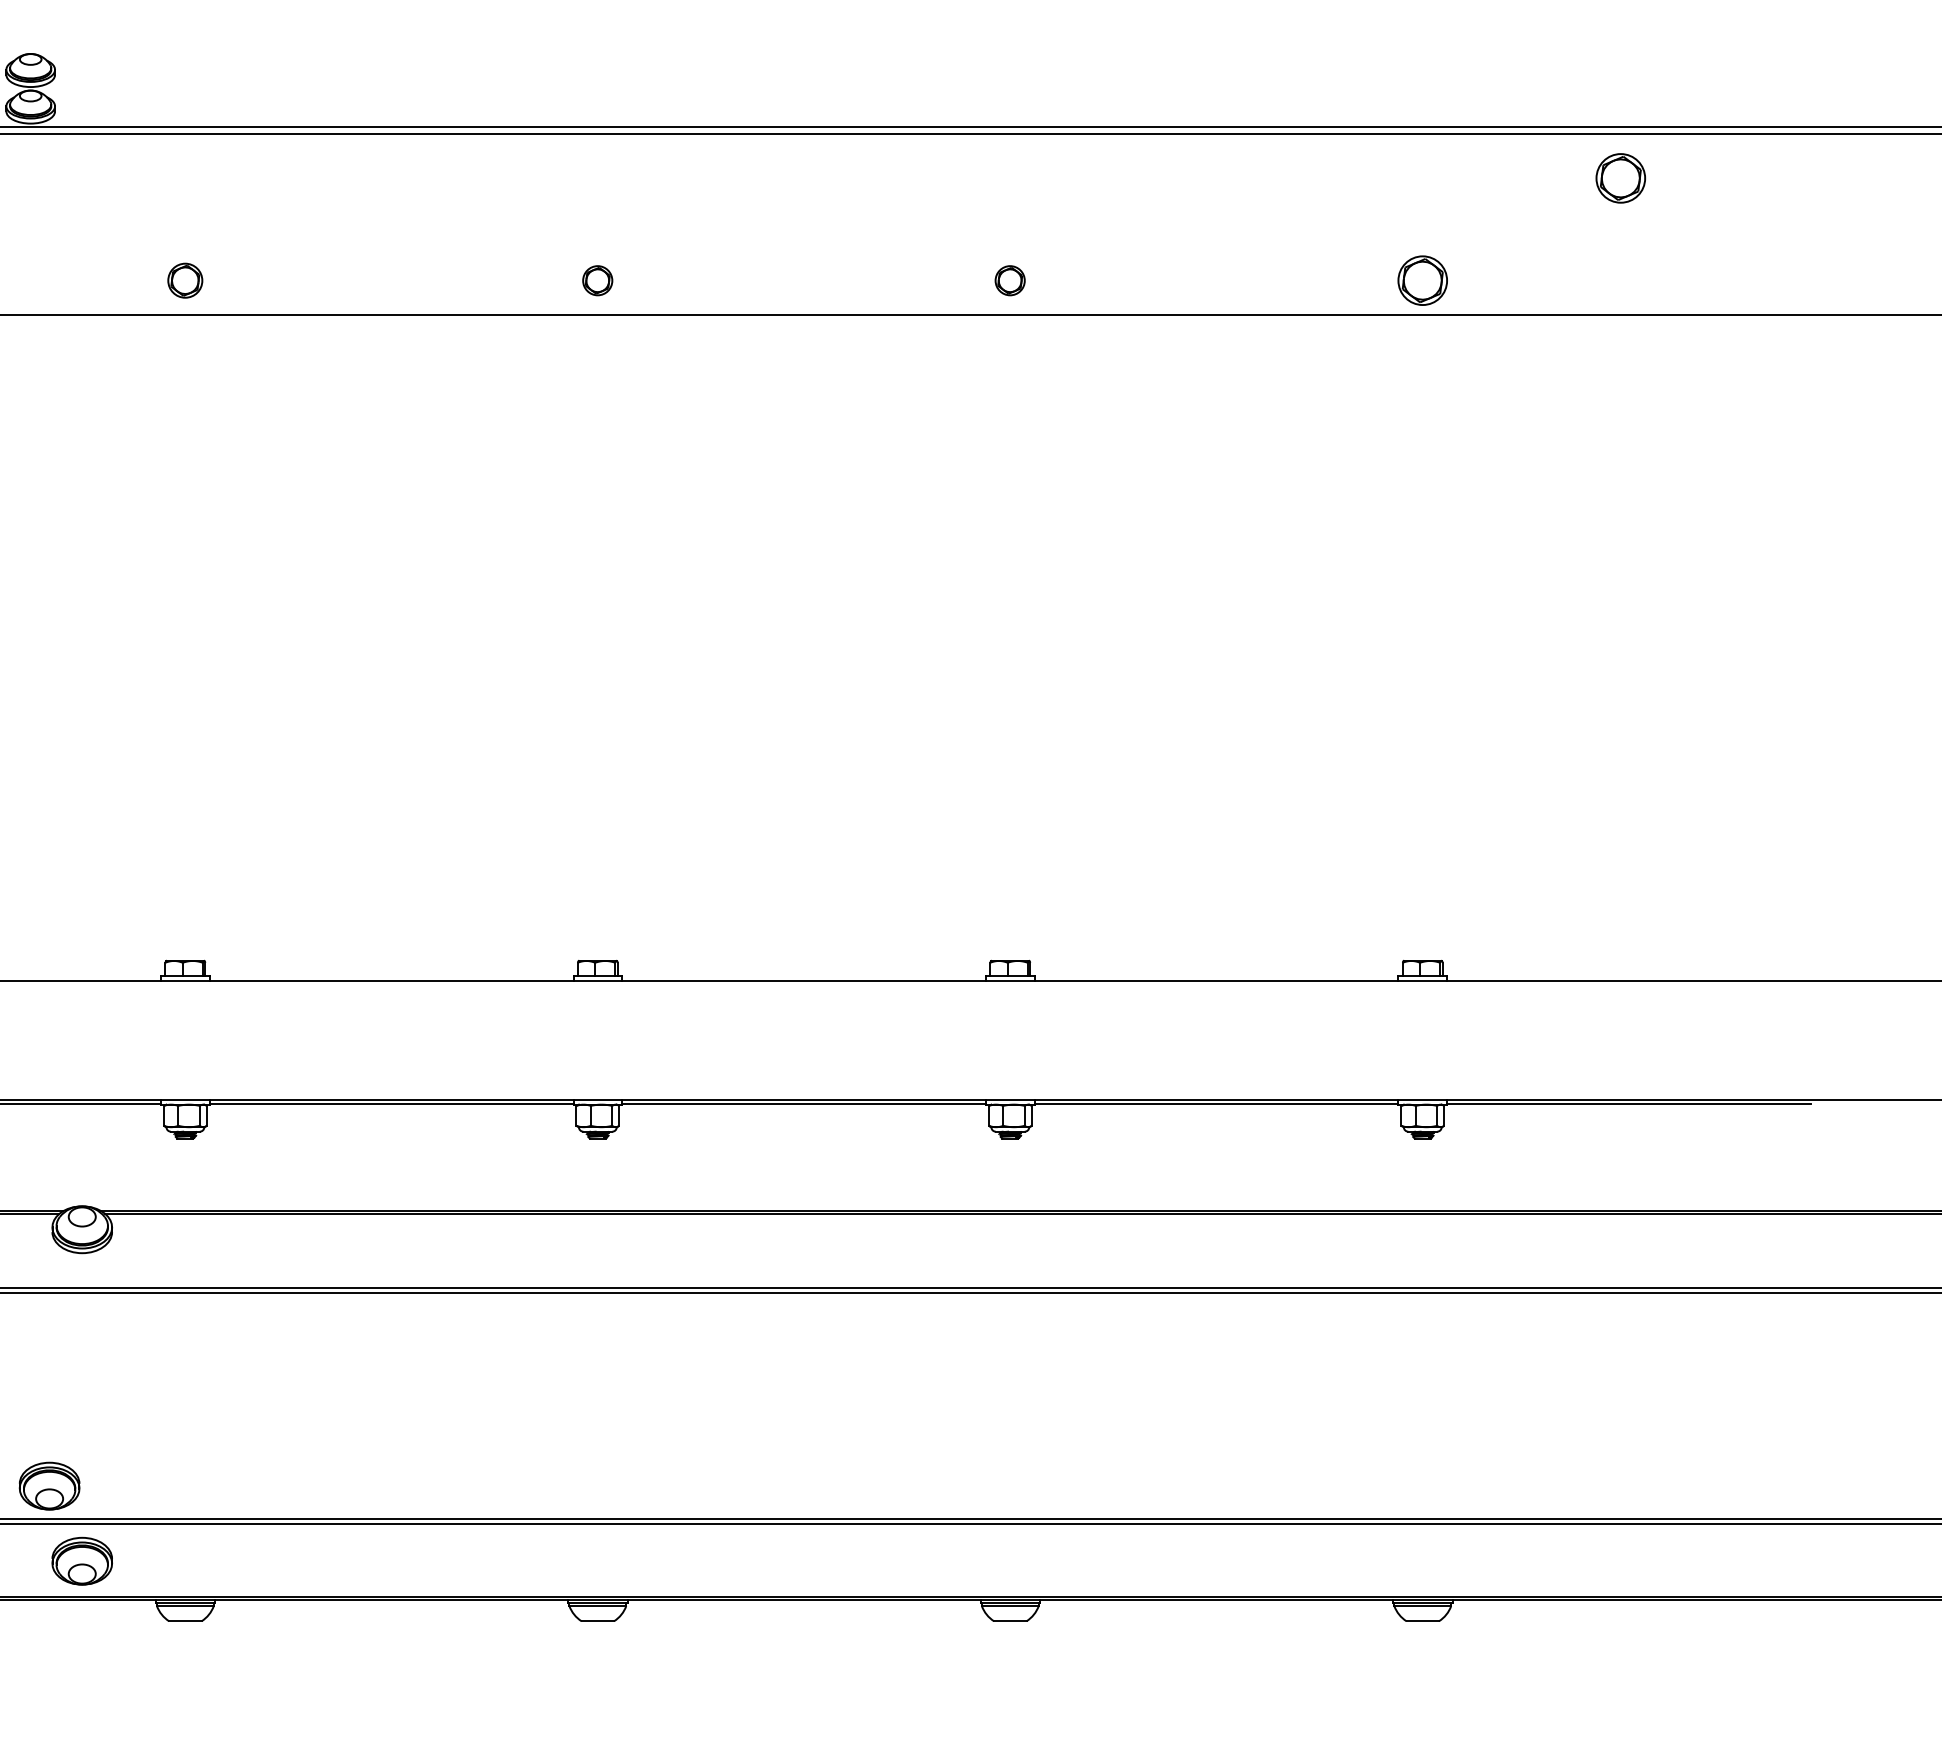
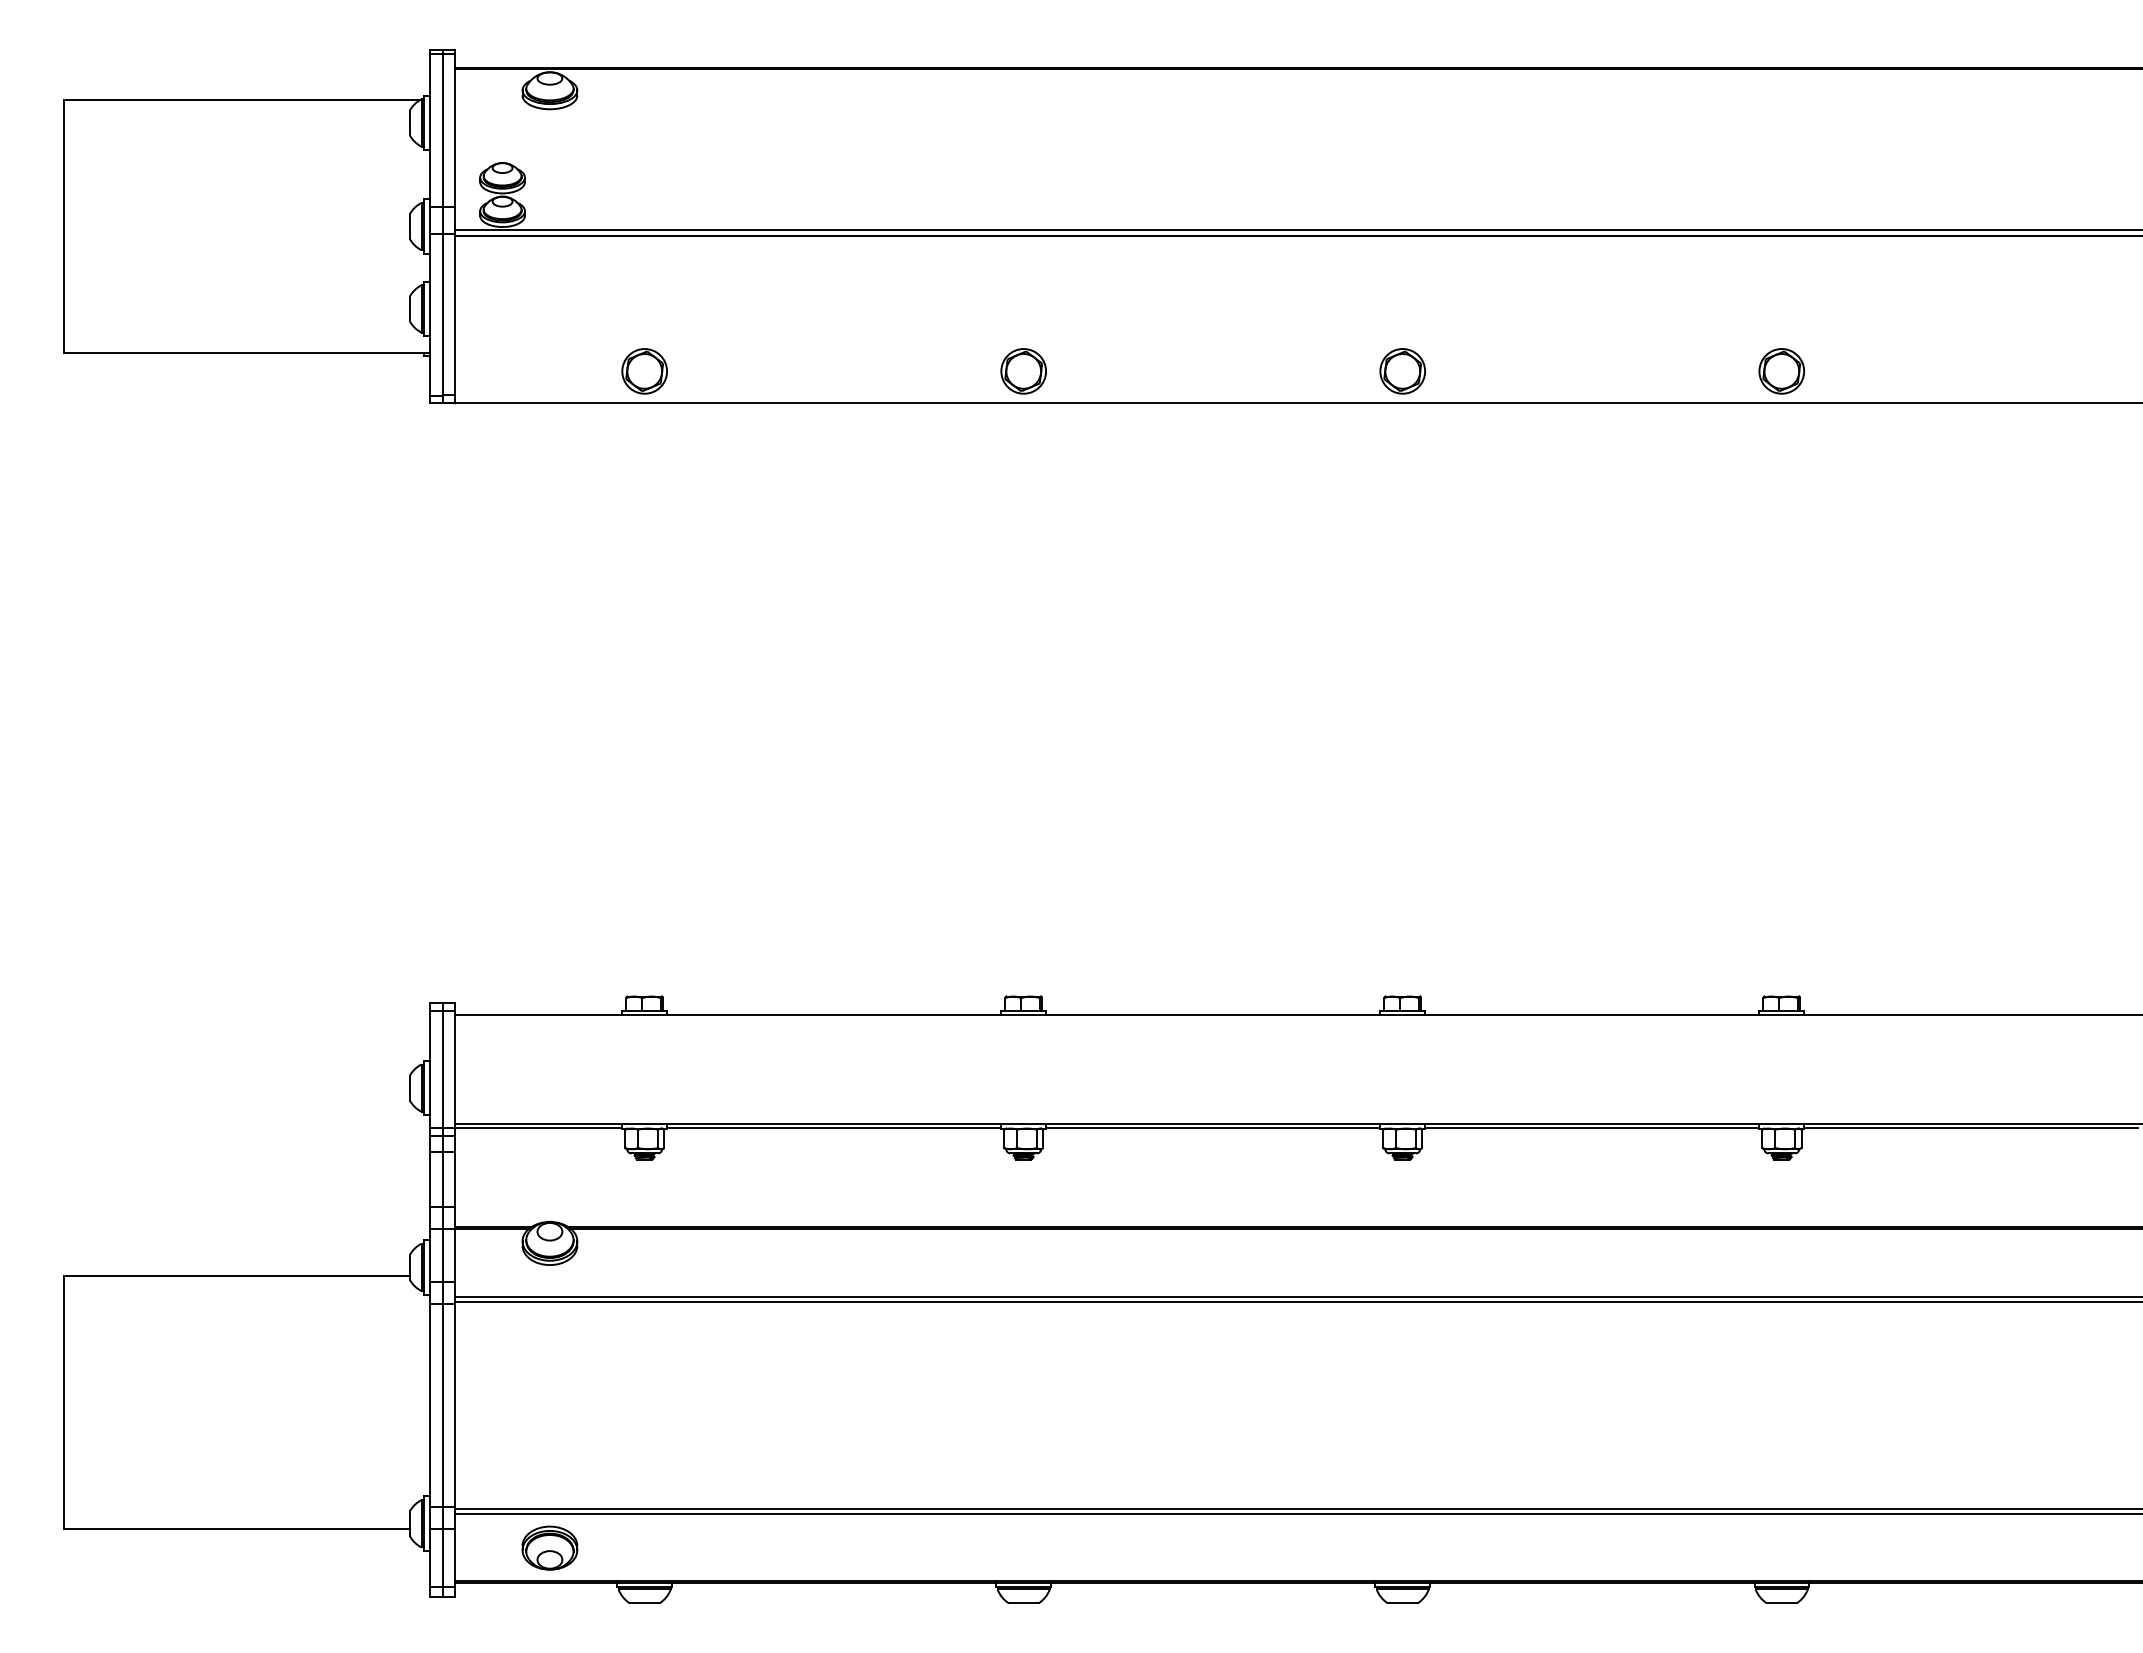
part: (1620, 178) -> (1963, 277), removed
part: (185, 280) -> (644, 371), size x1.43
part: (597, 280) -> (1023, 371), size x1.67
part: (1010, 280) -> (1402, 371), size x1.67
part: (49, 1485) -> (519, 1478), removed

